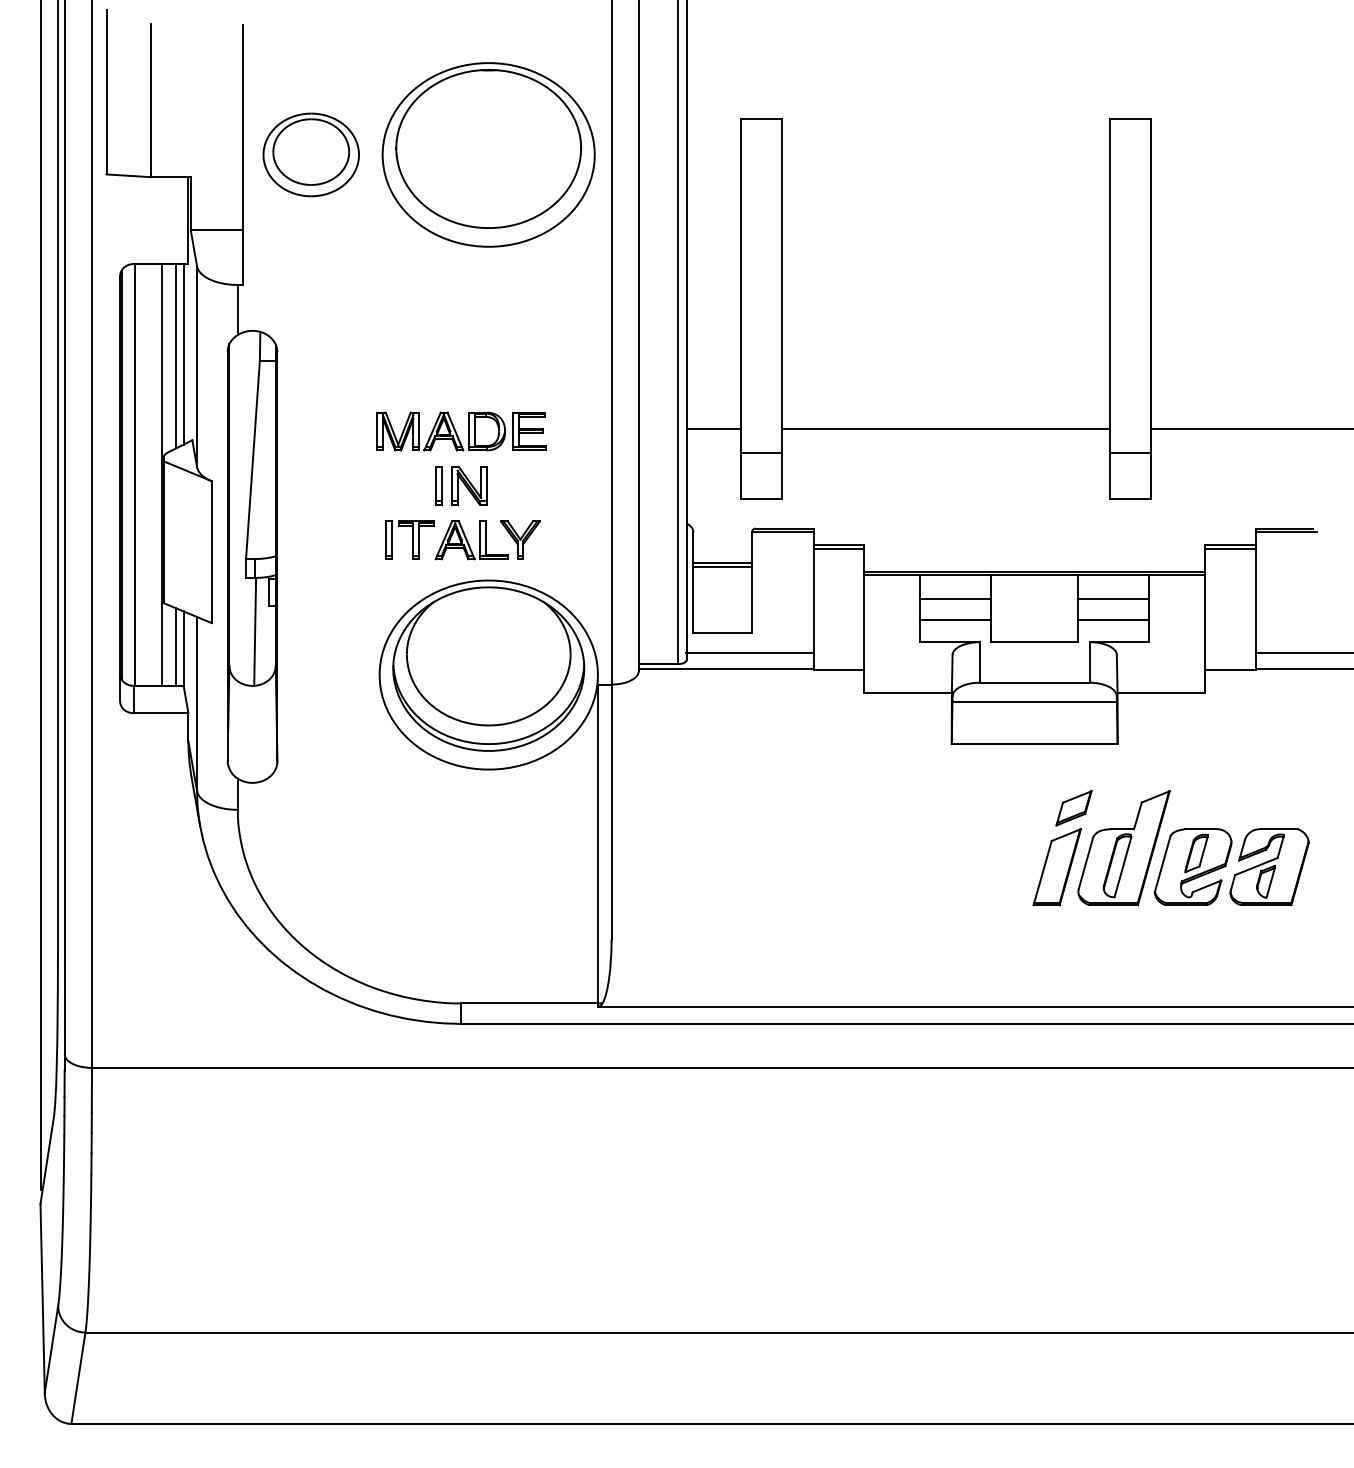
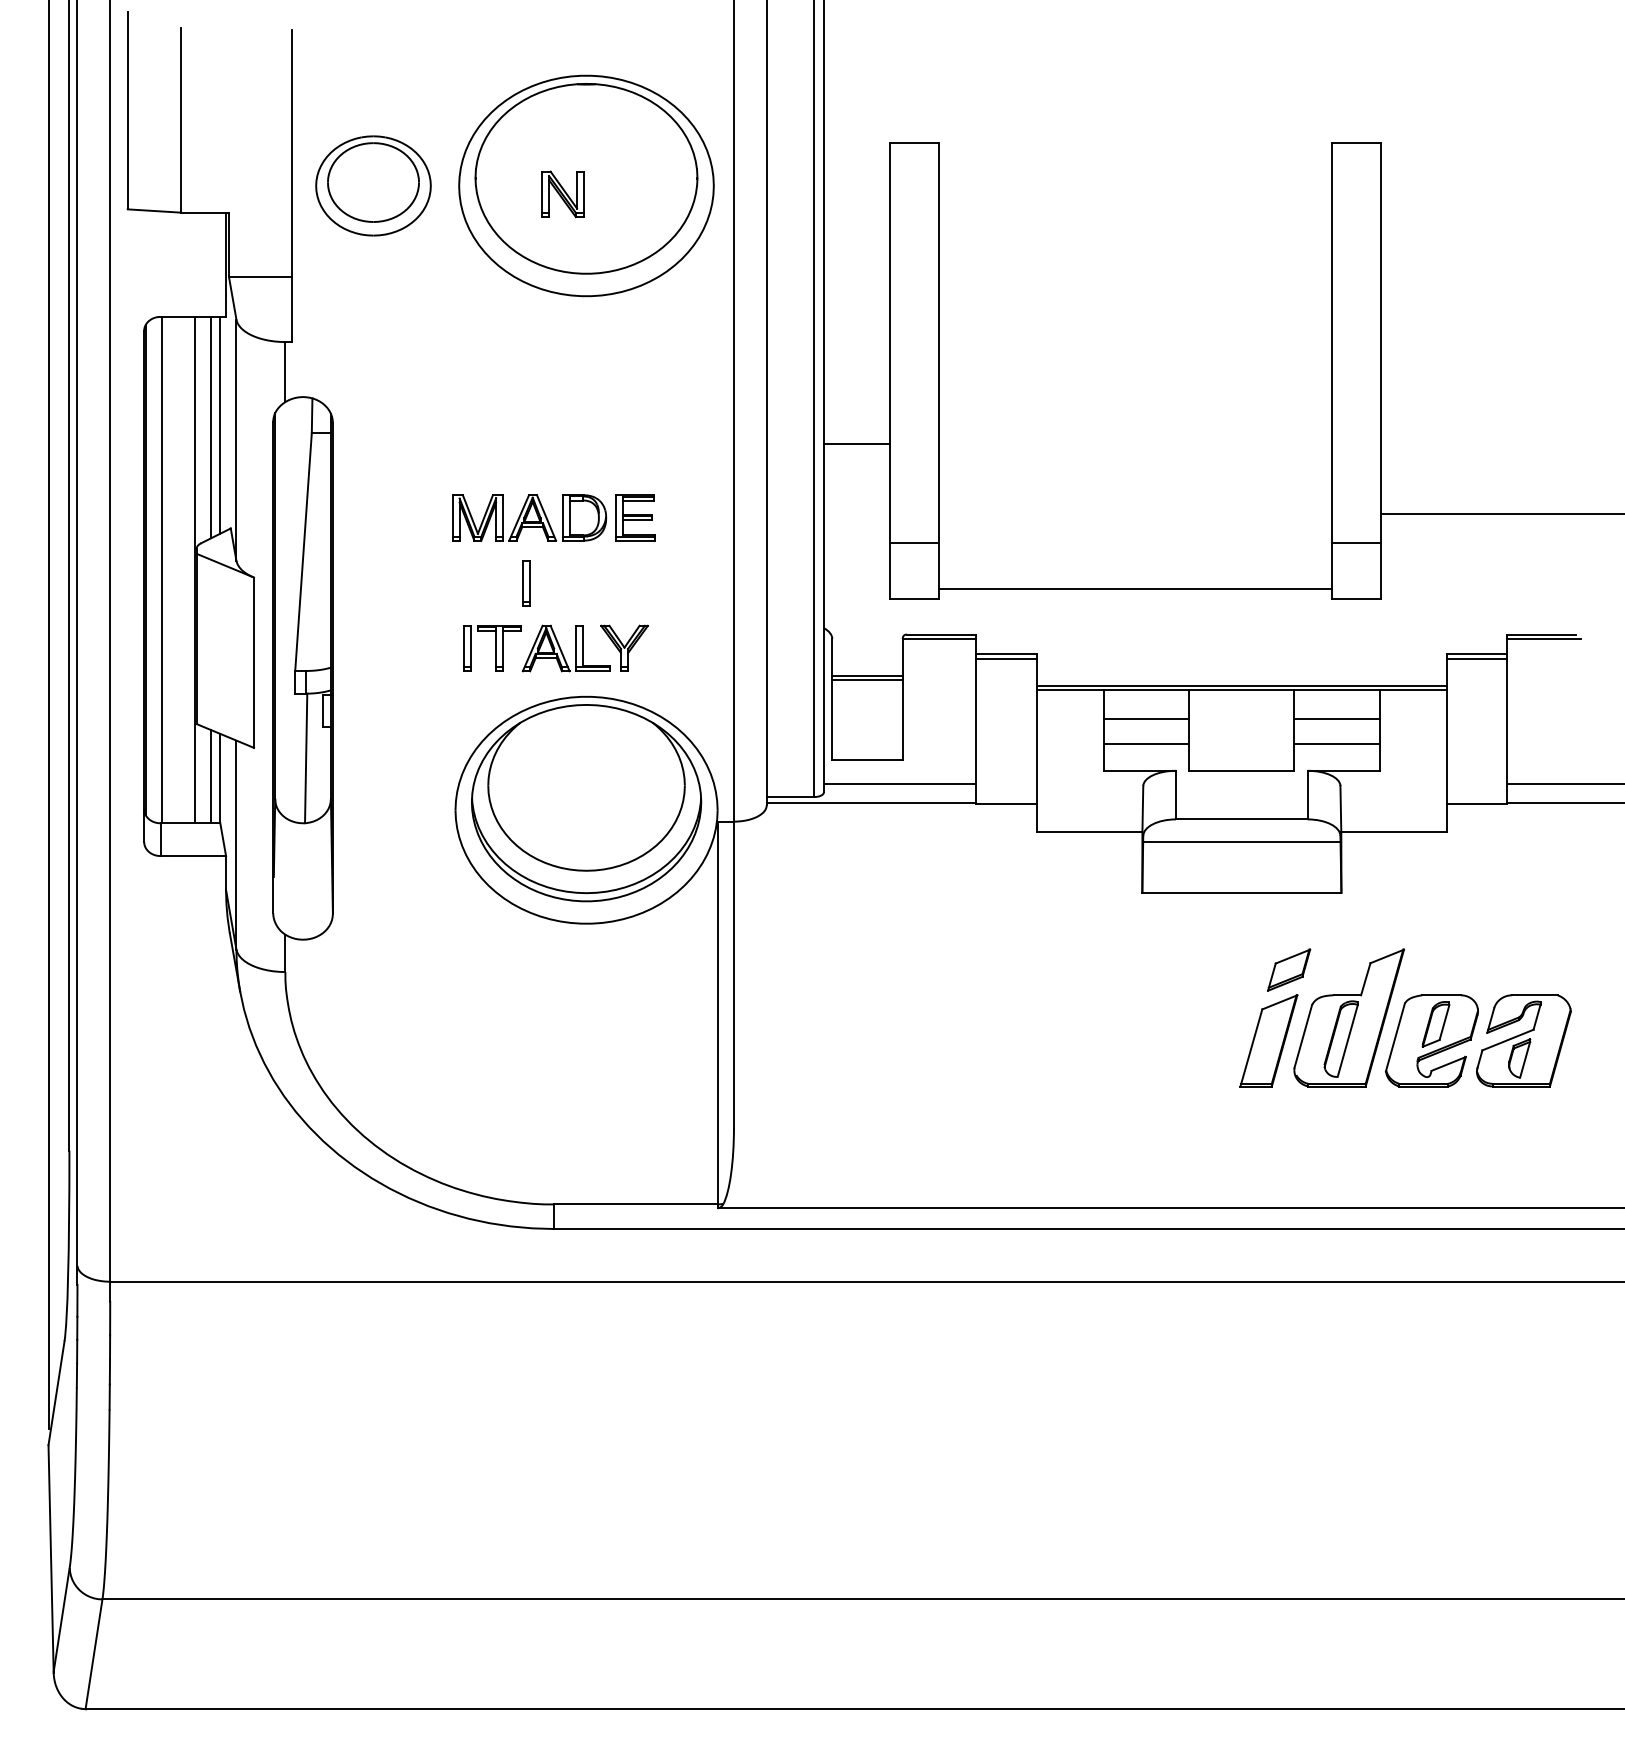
line: (713, 428) -> (856, 443), moved
line: (945, 428) -> (1134, 588), moved
part: (469, 485) -> (563, 193), moved

